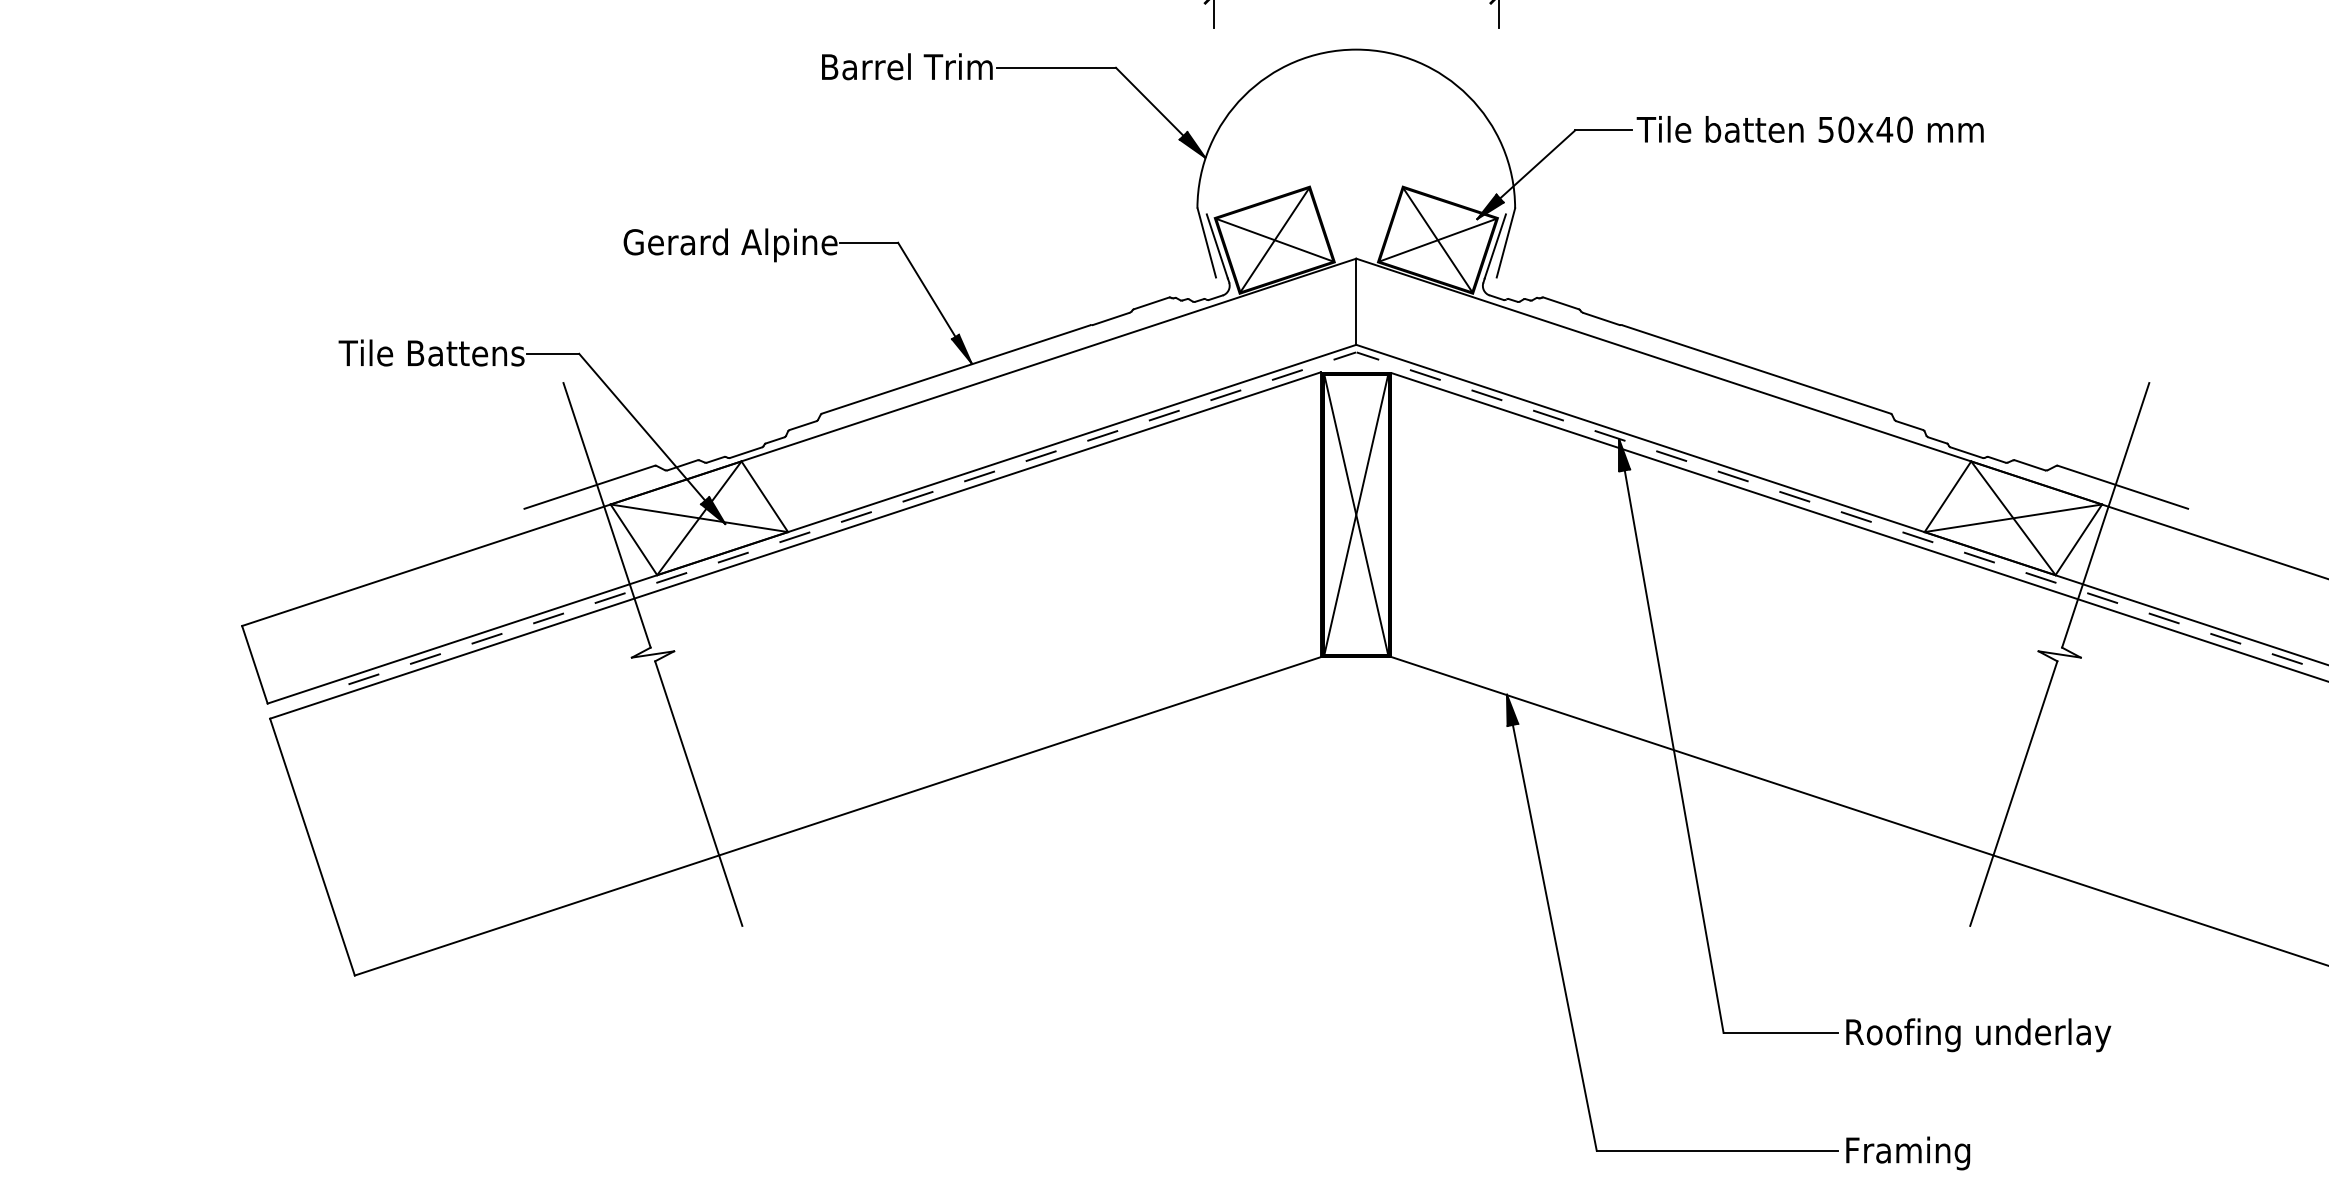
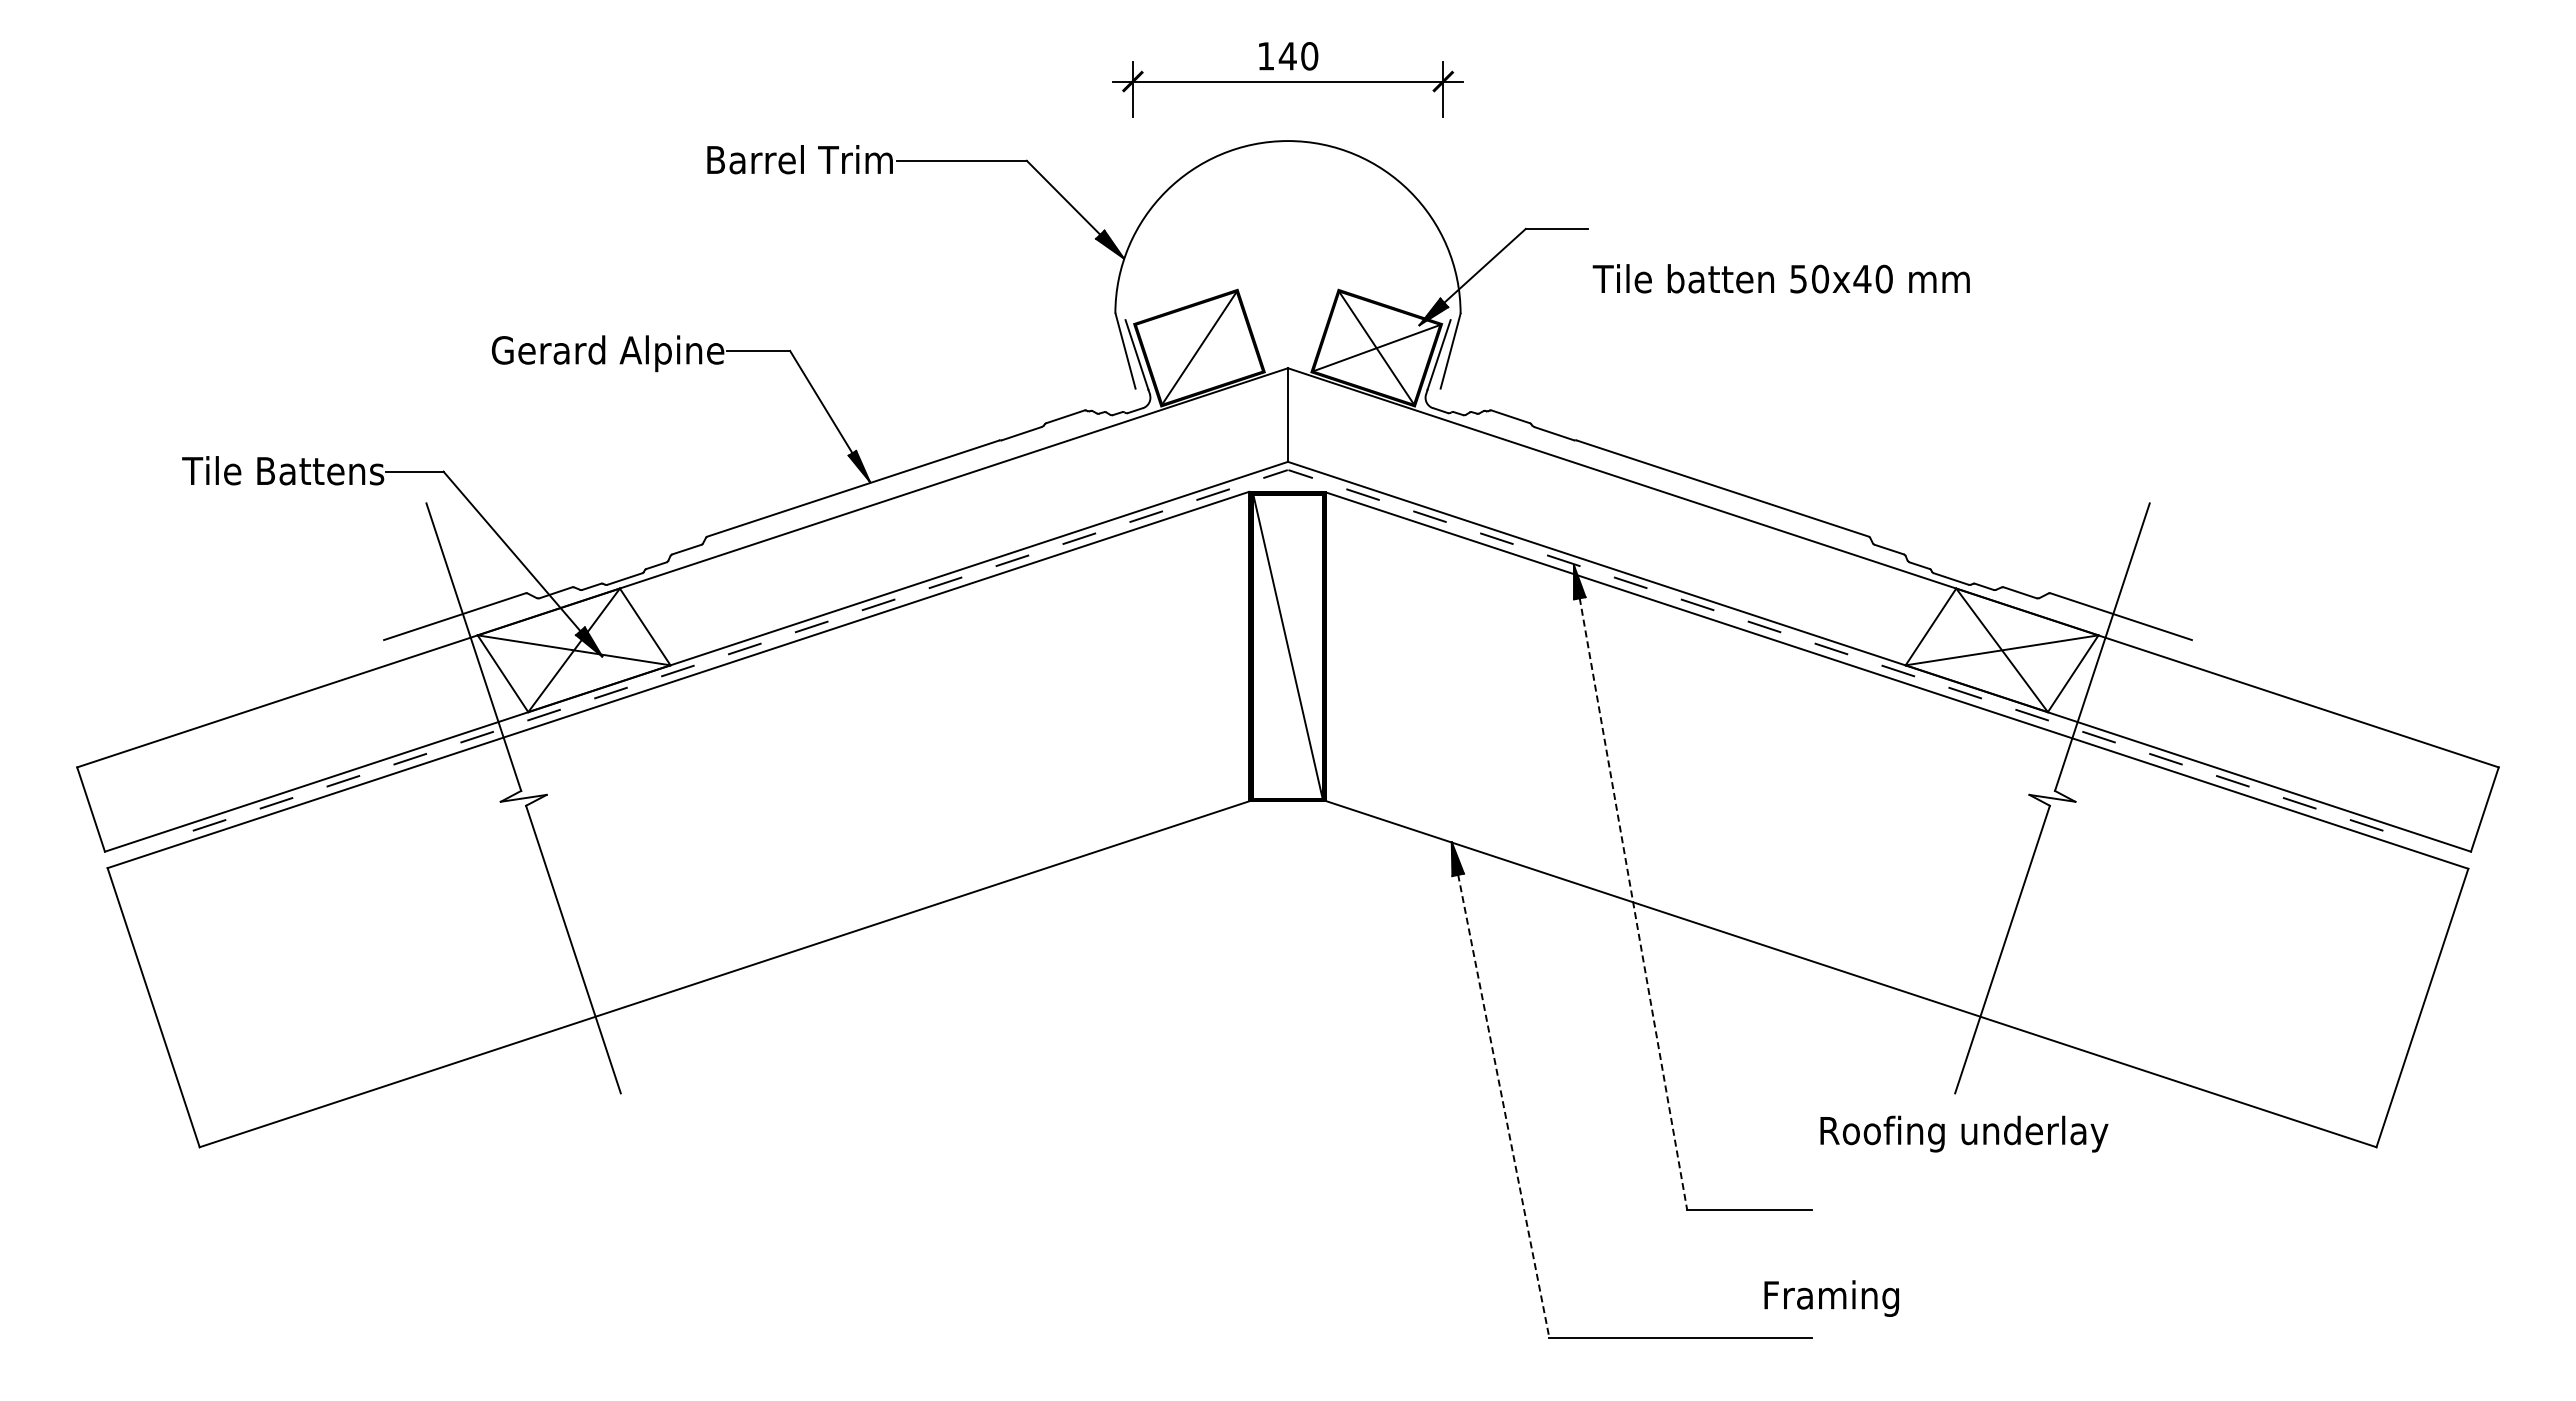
text: (1809, 129) -> (1780, 278), moved
line: (1274, 239) -> (1199, 347), removed
line: (1355, 514) -> (1287, 646), removed
line: (1671, 736) -> (1630, 887), solid -> dashed
line: (1551, 923) -> (1500, 1090), solid -> dashed
text: (1978, 1034) -> (1964, 1133), moved
text: (1907, 1153) -> (1831, 1298), moved

